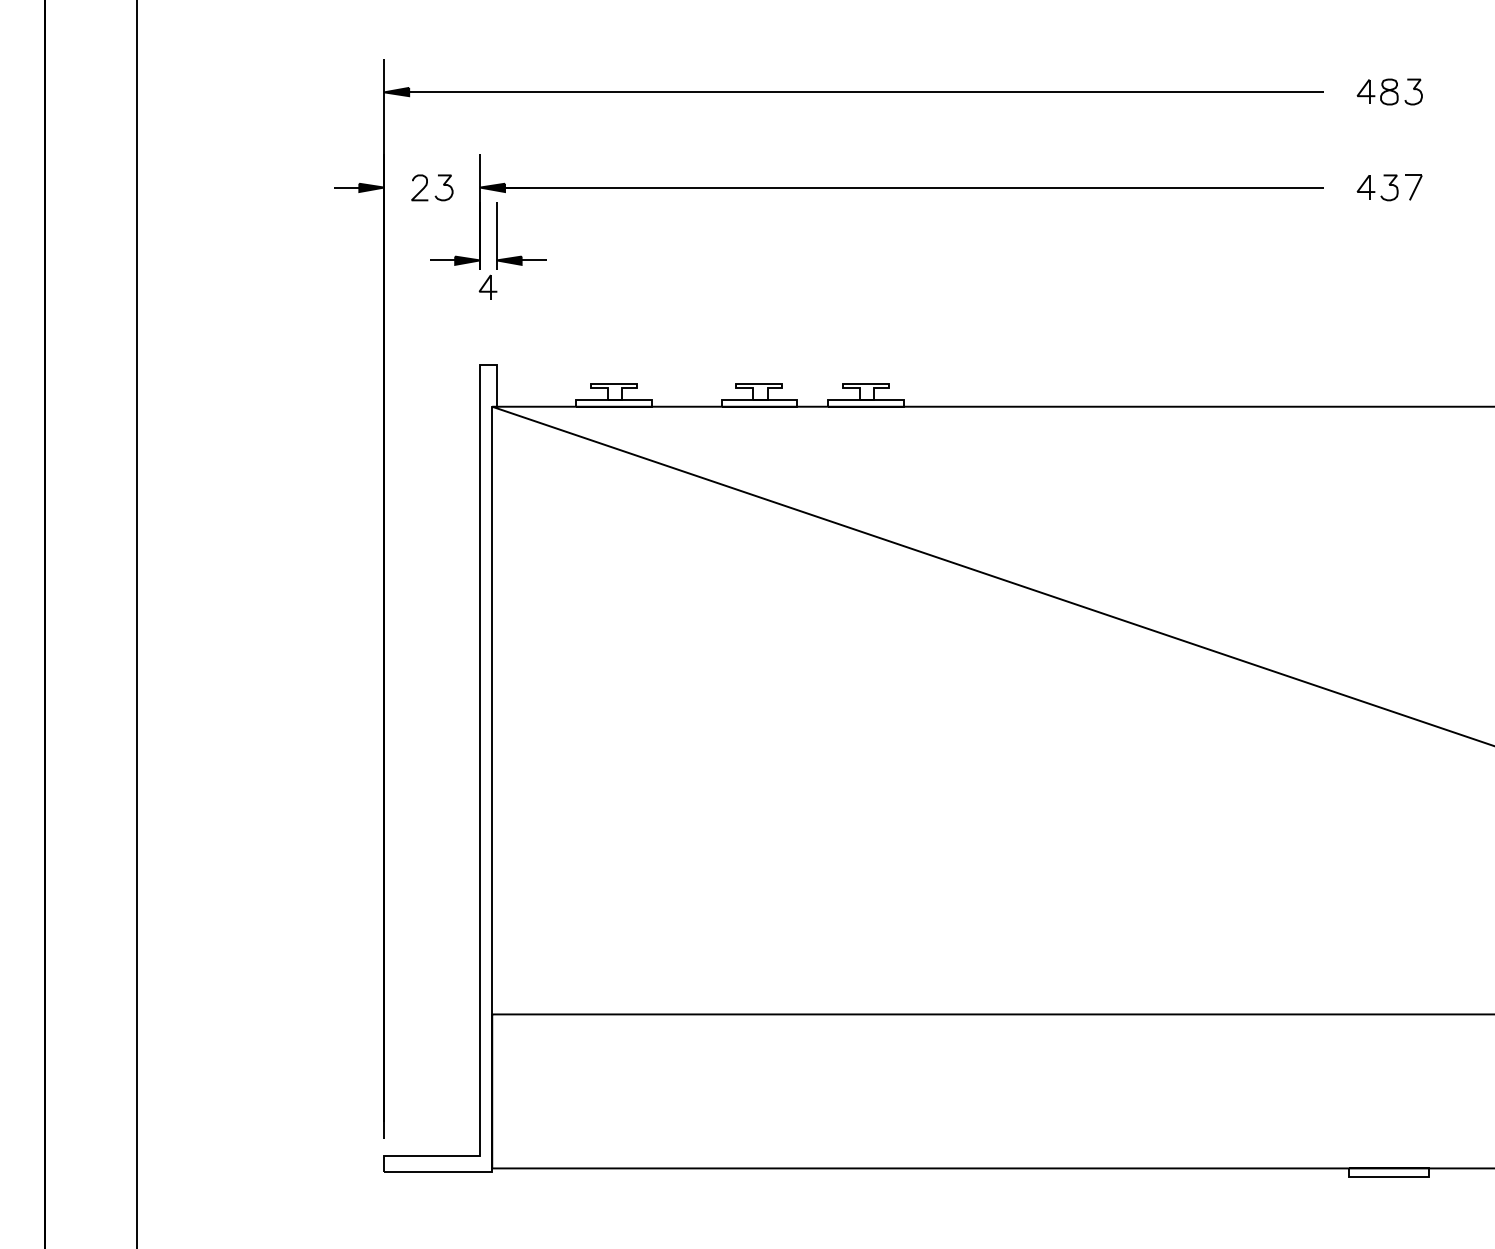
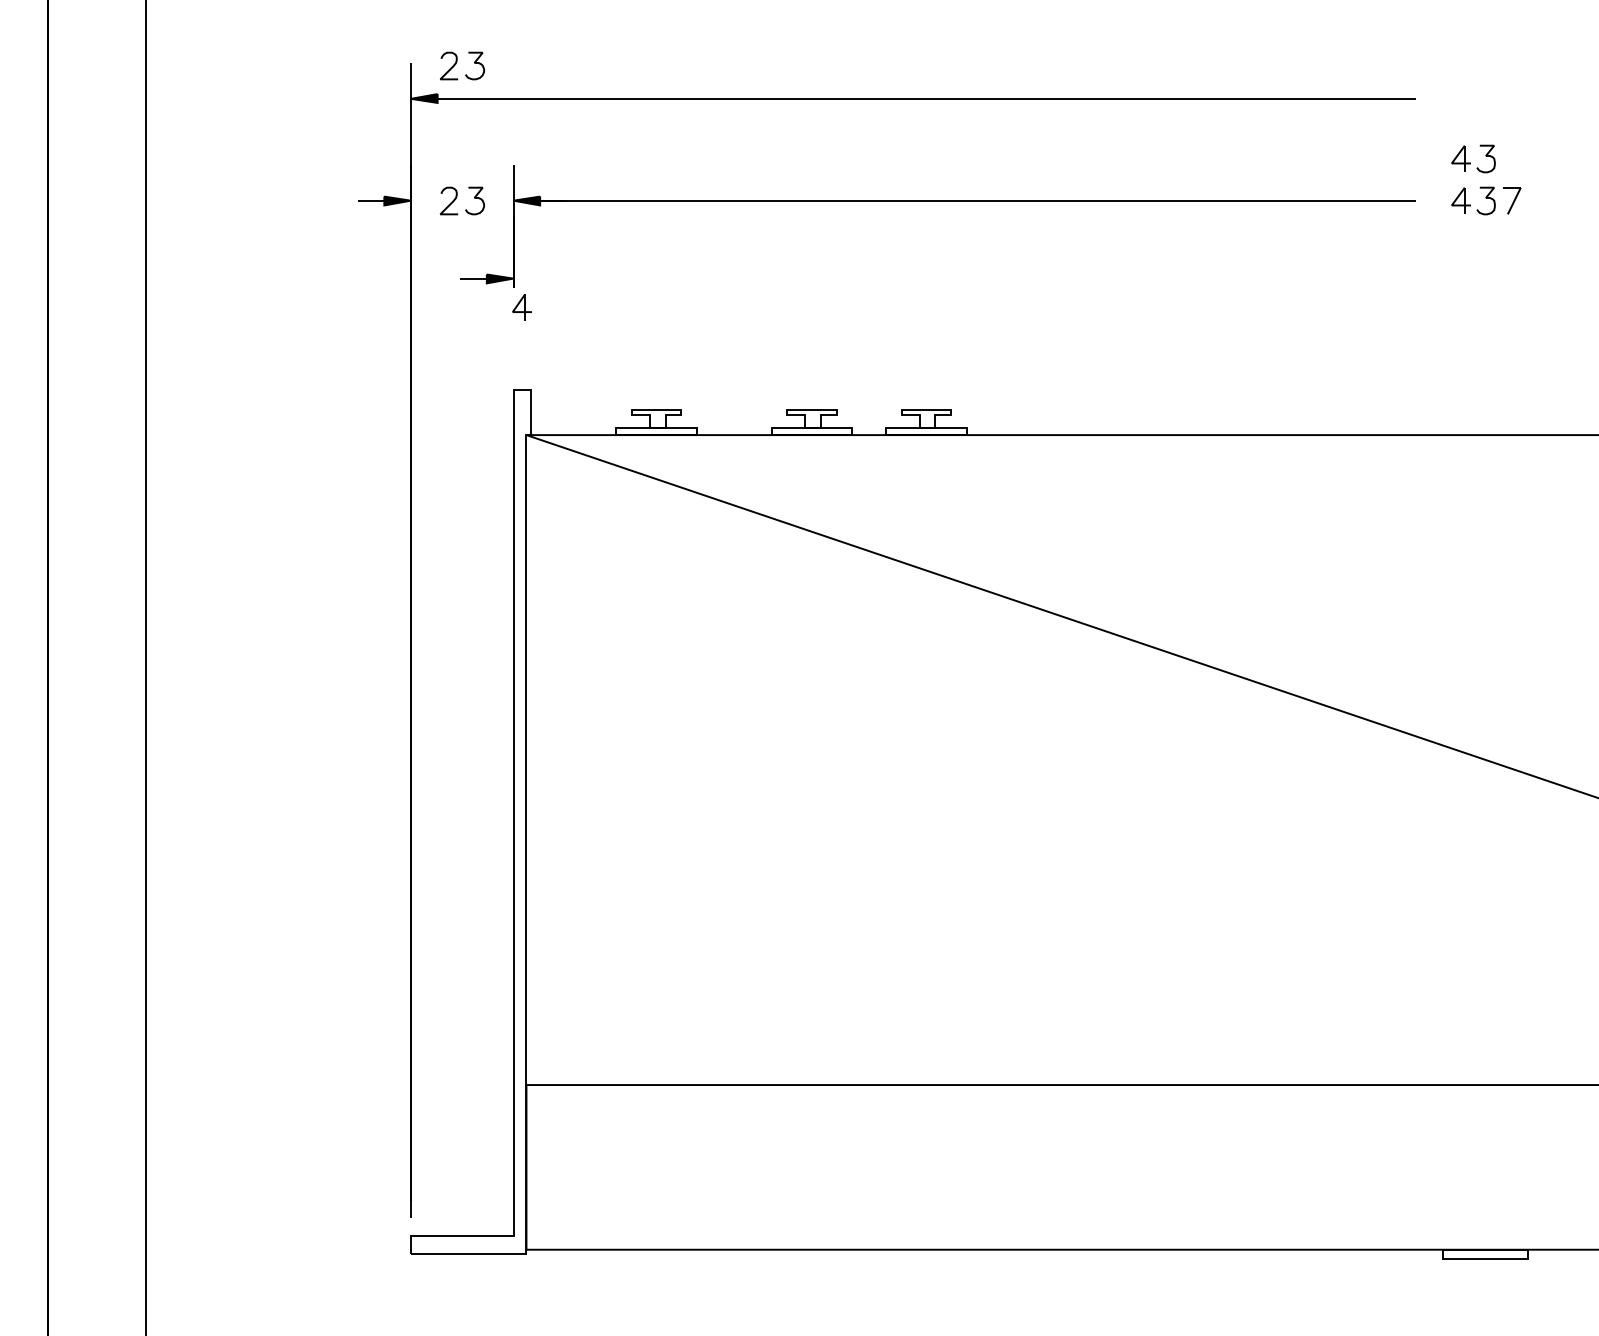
part: (432, 61) -> (462, 65), added
part: (1389, 92) -> (1486, 98), removed
part: (1377, 148) -> (1473, 158), added
part: (521, 255) -> (557, 273), removed

